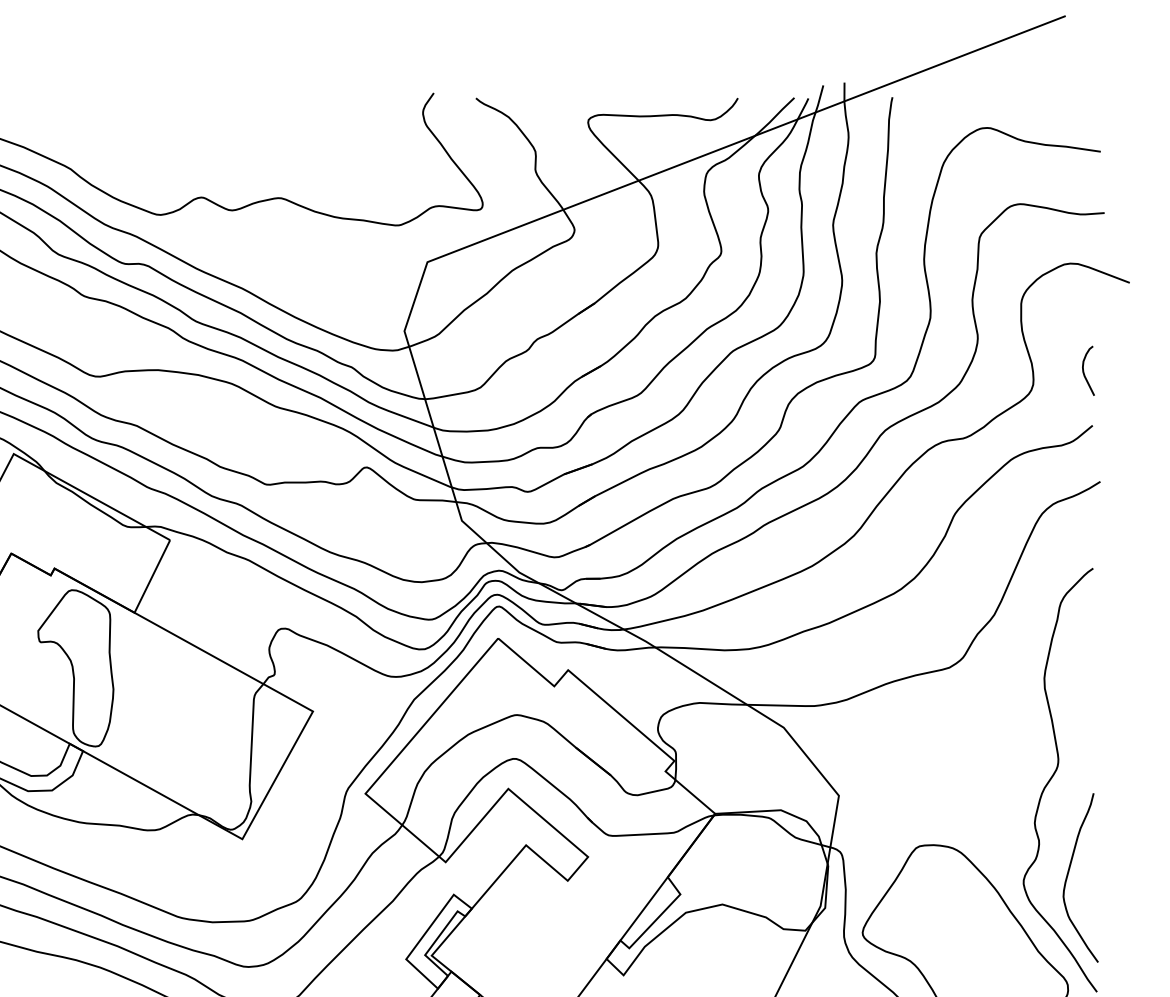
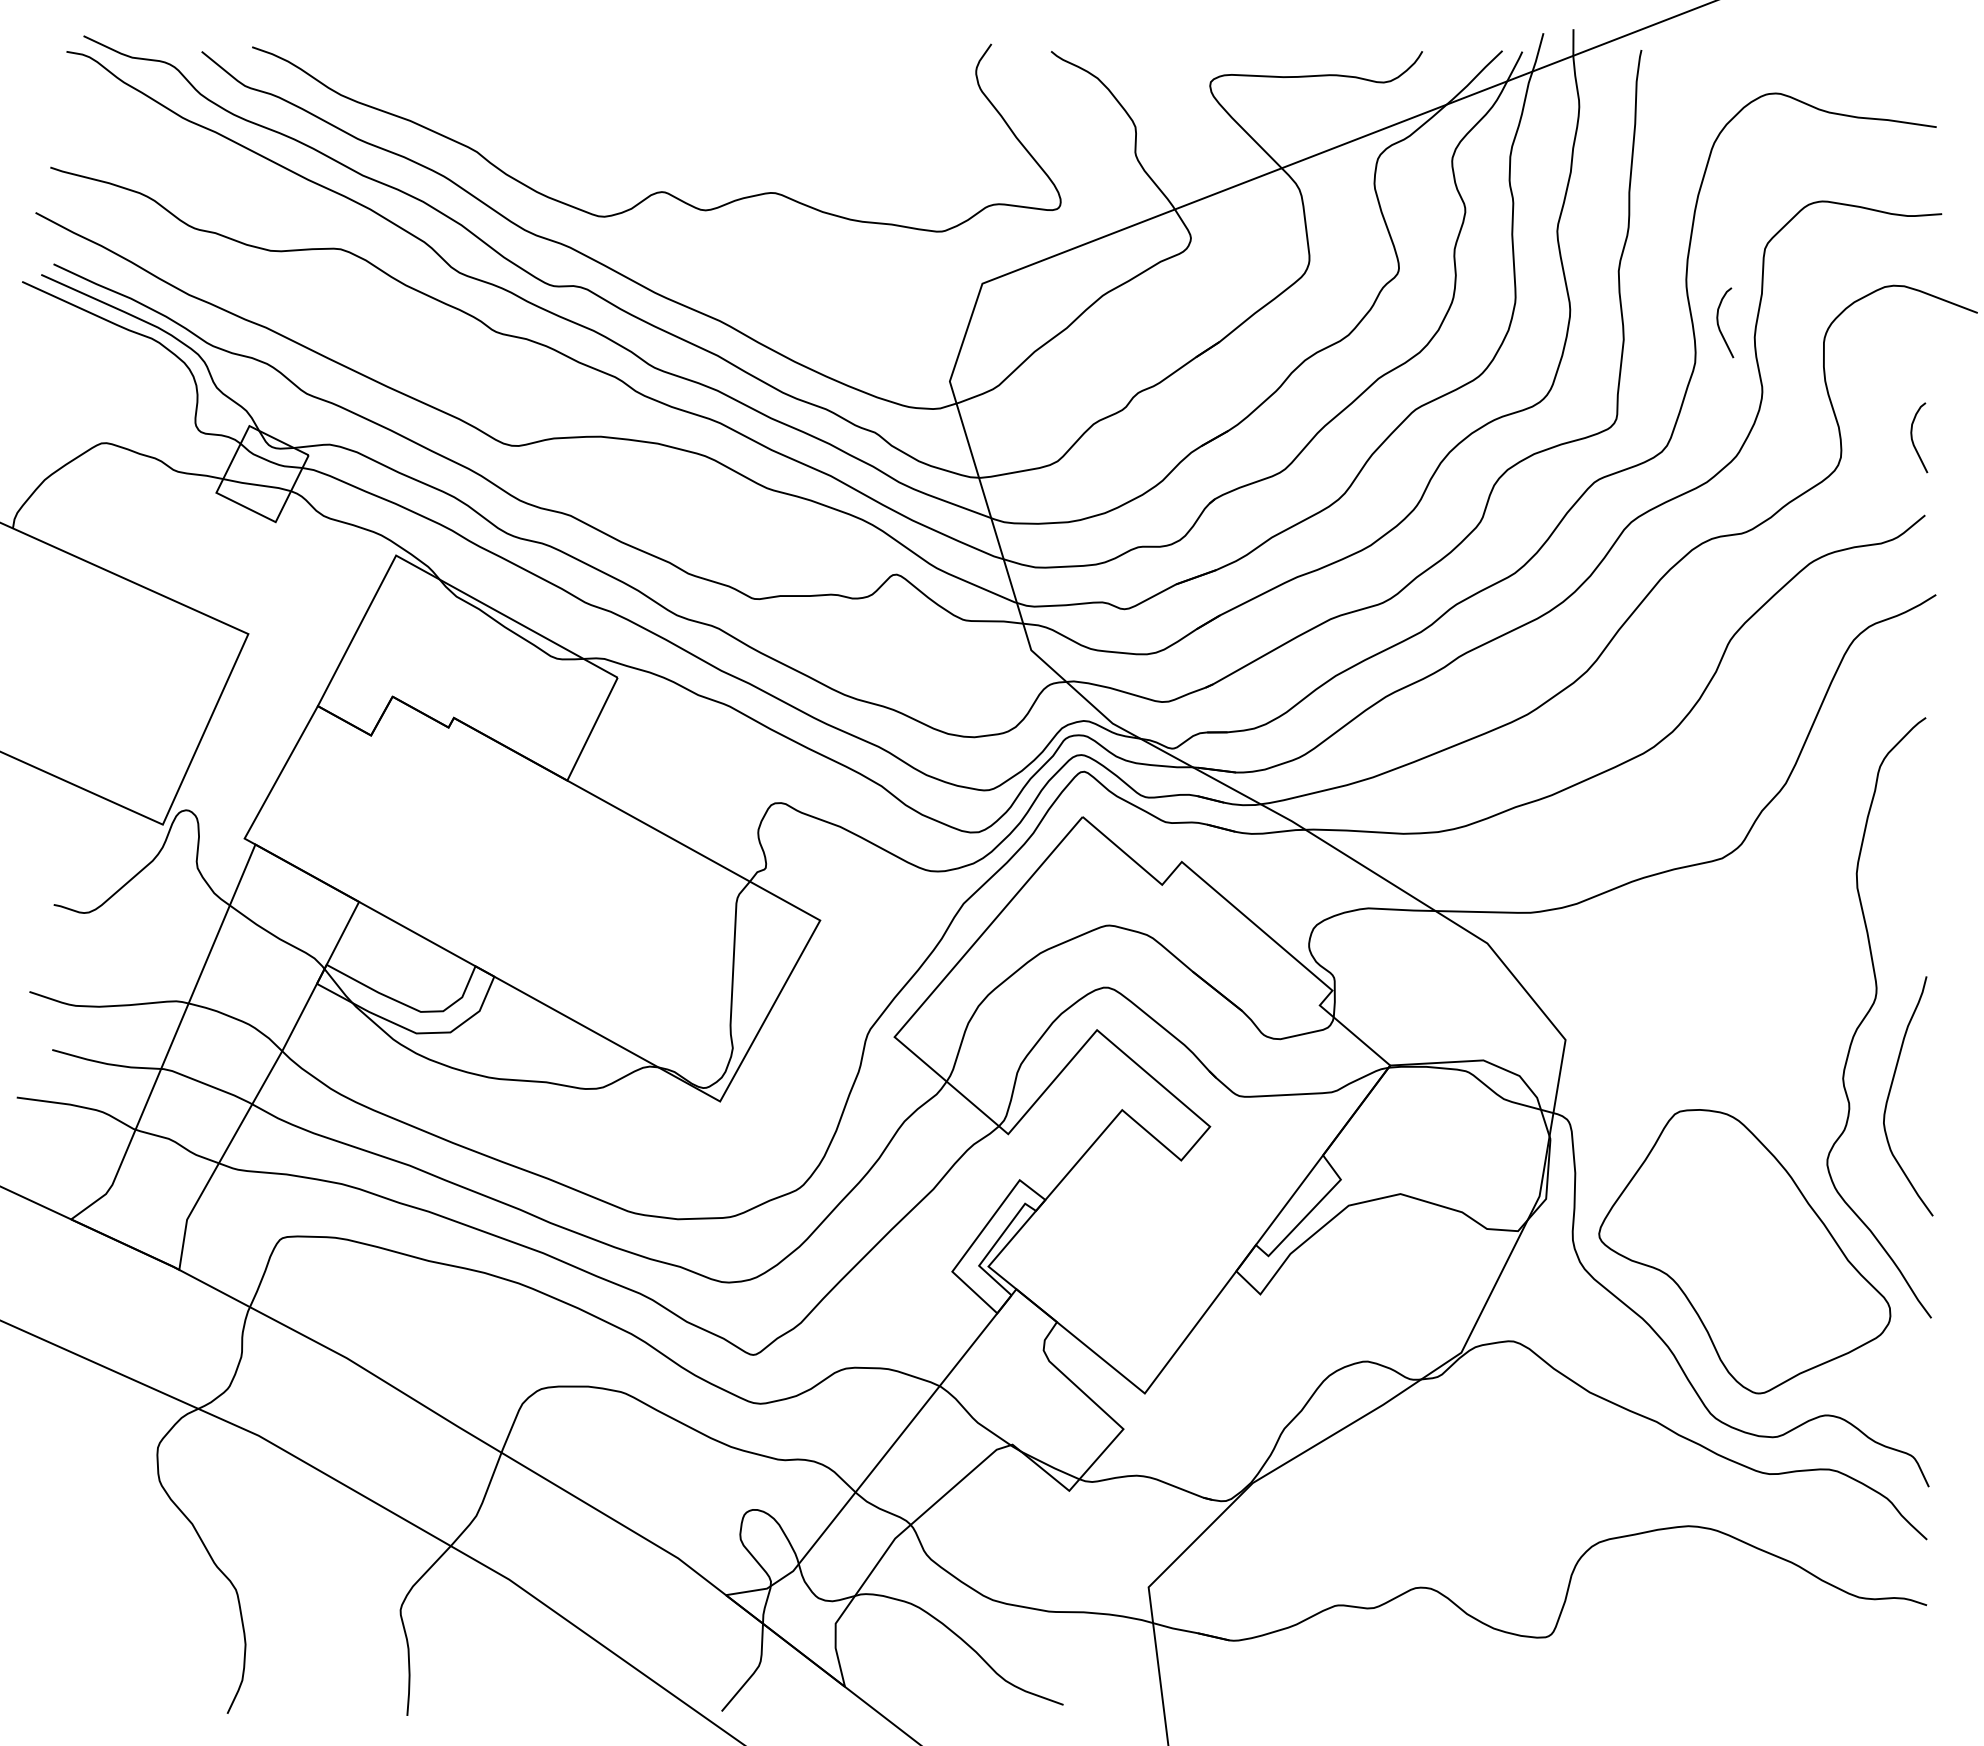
curve: (947, 291) -> (1719, 325), added
part: (76, 668) -> (484, 859), removed
curve: (1068, 875) -> (1890, 1093), moved

